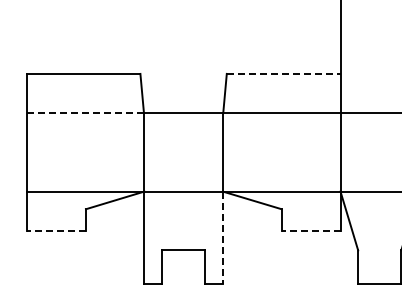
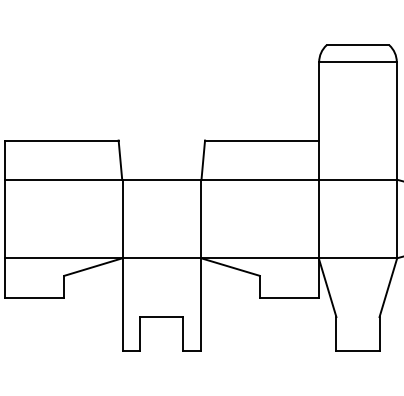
line: (283, 73) -> (261, 140), dashed -> solid
line: (86, 112) -> (64, 179), dashed -> solid
line: (56, 230) -> (34, 297), dashed -> solid
line: (310, 230) -> (288, 297), dashed -> solid
line: (223, 237) -> (201, 304), dashed -> solid

